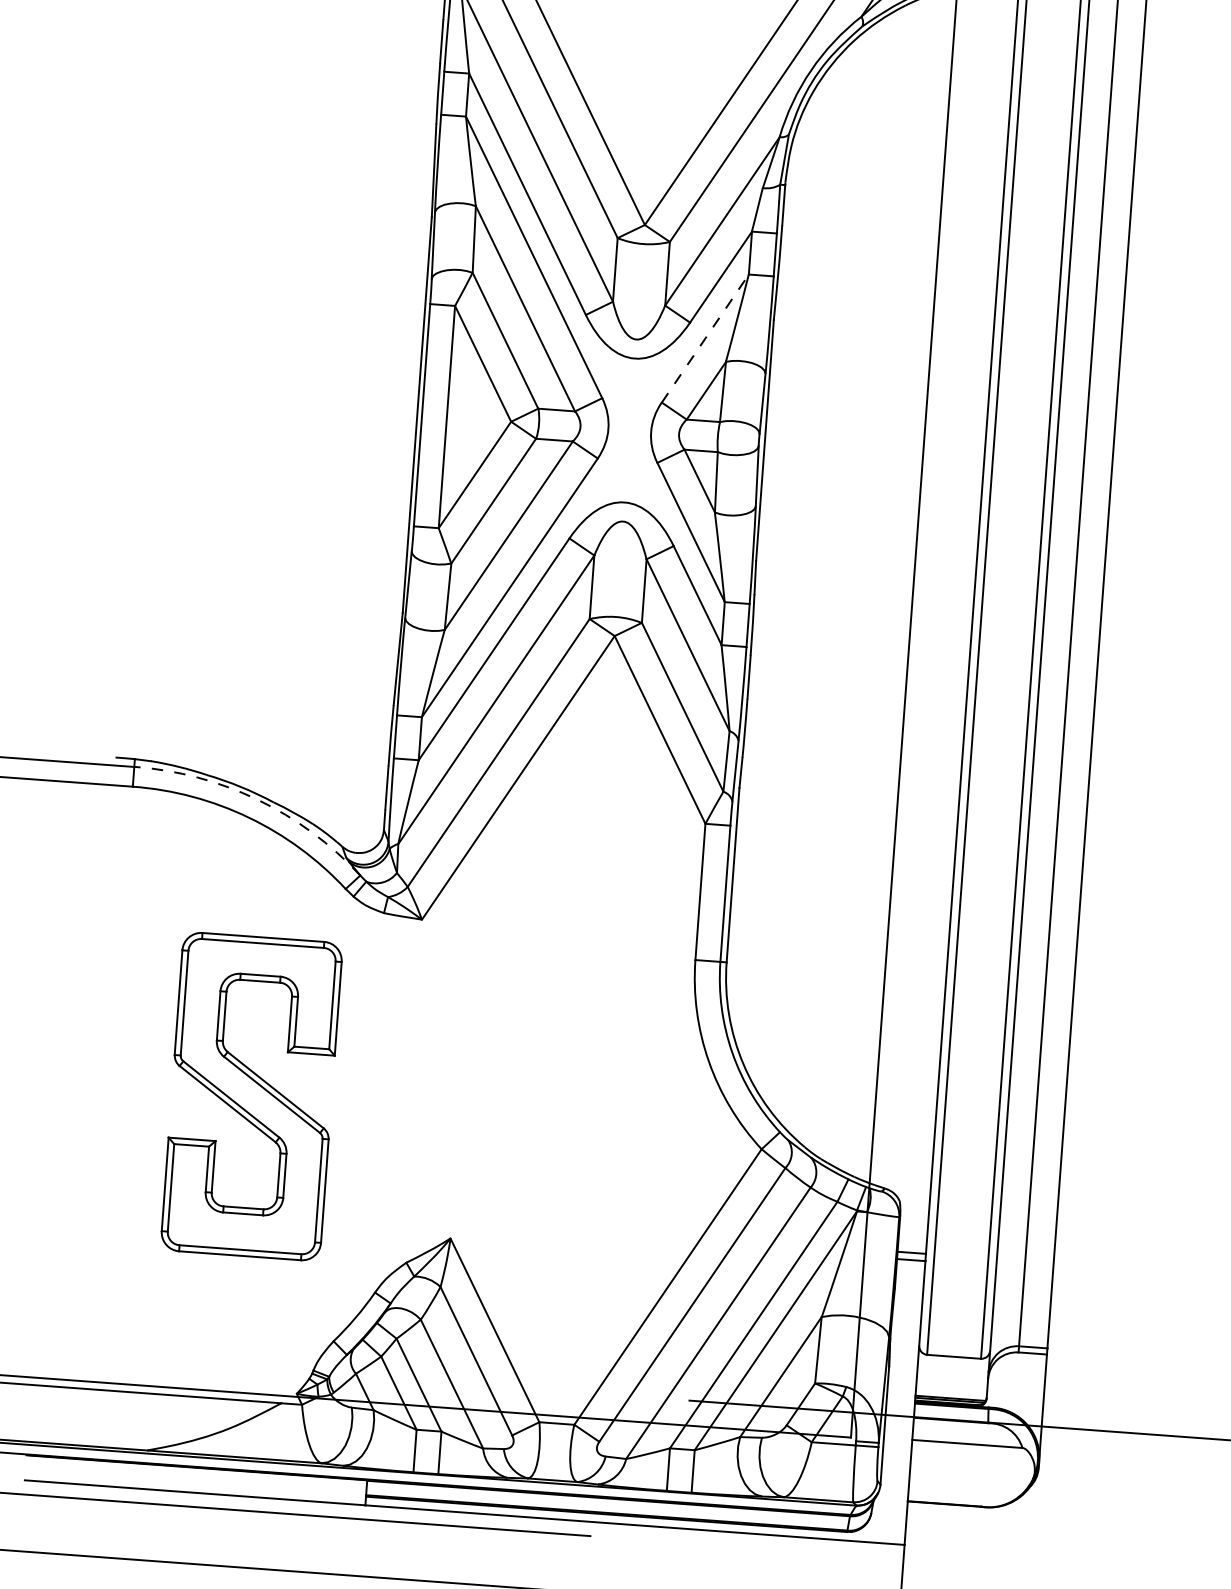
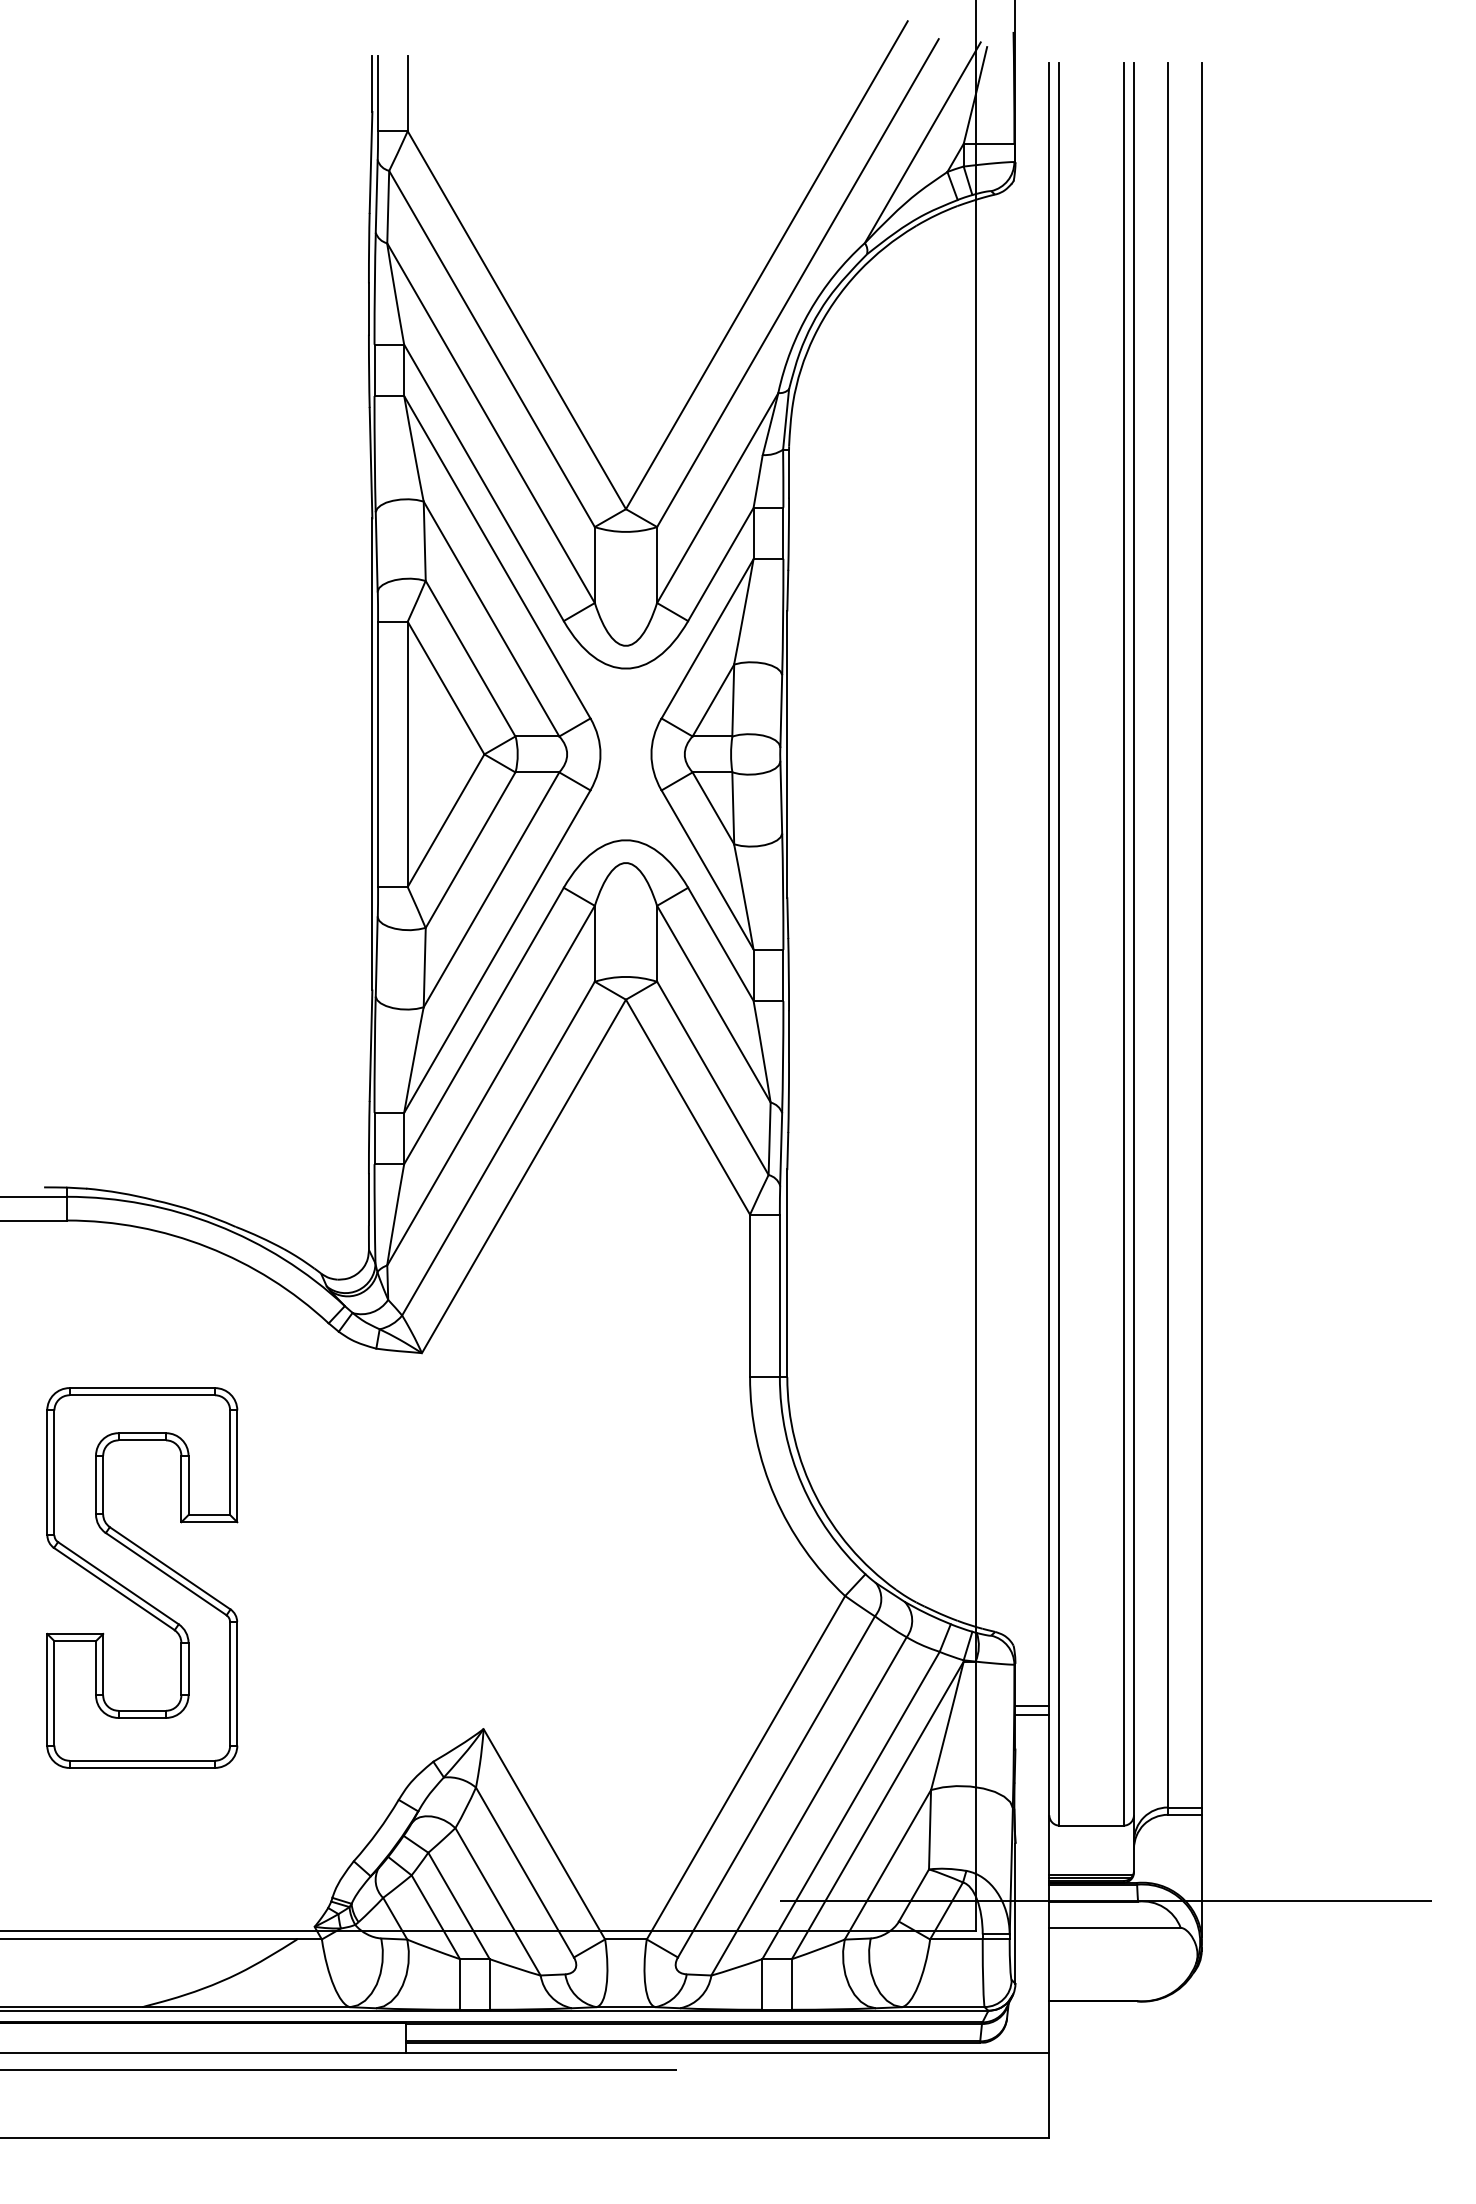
line: (705, 338) -> (707, 638), dashed -> solid
arc: (257, 800) -> (216, 1225), dashed -> solid
part: (251, 1096) -> (142, 1577), moved

